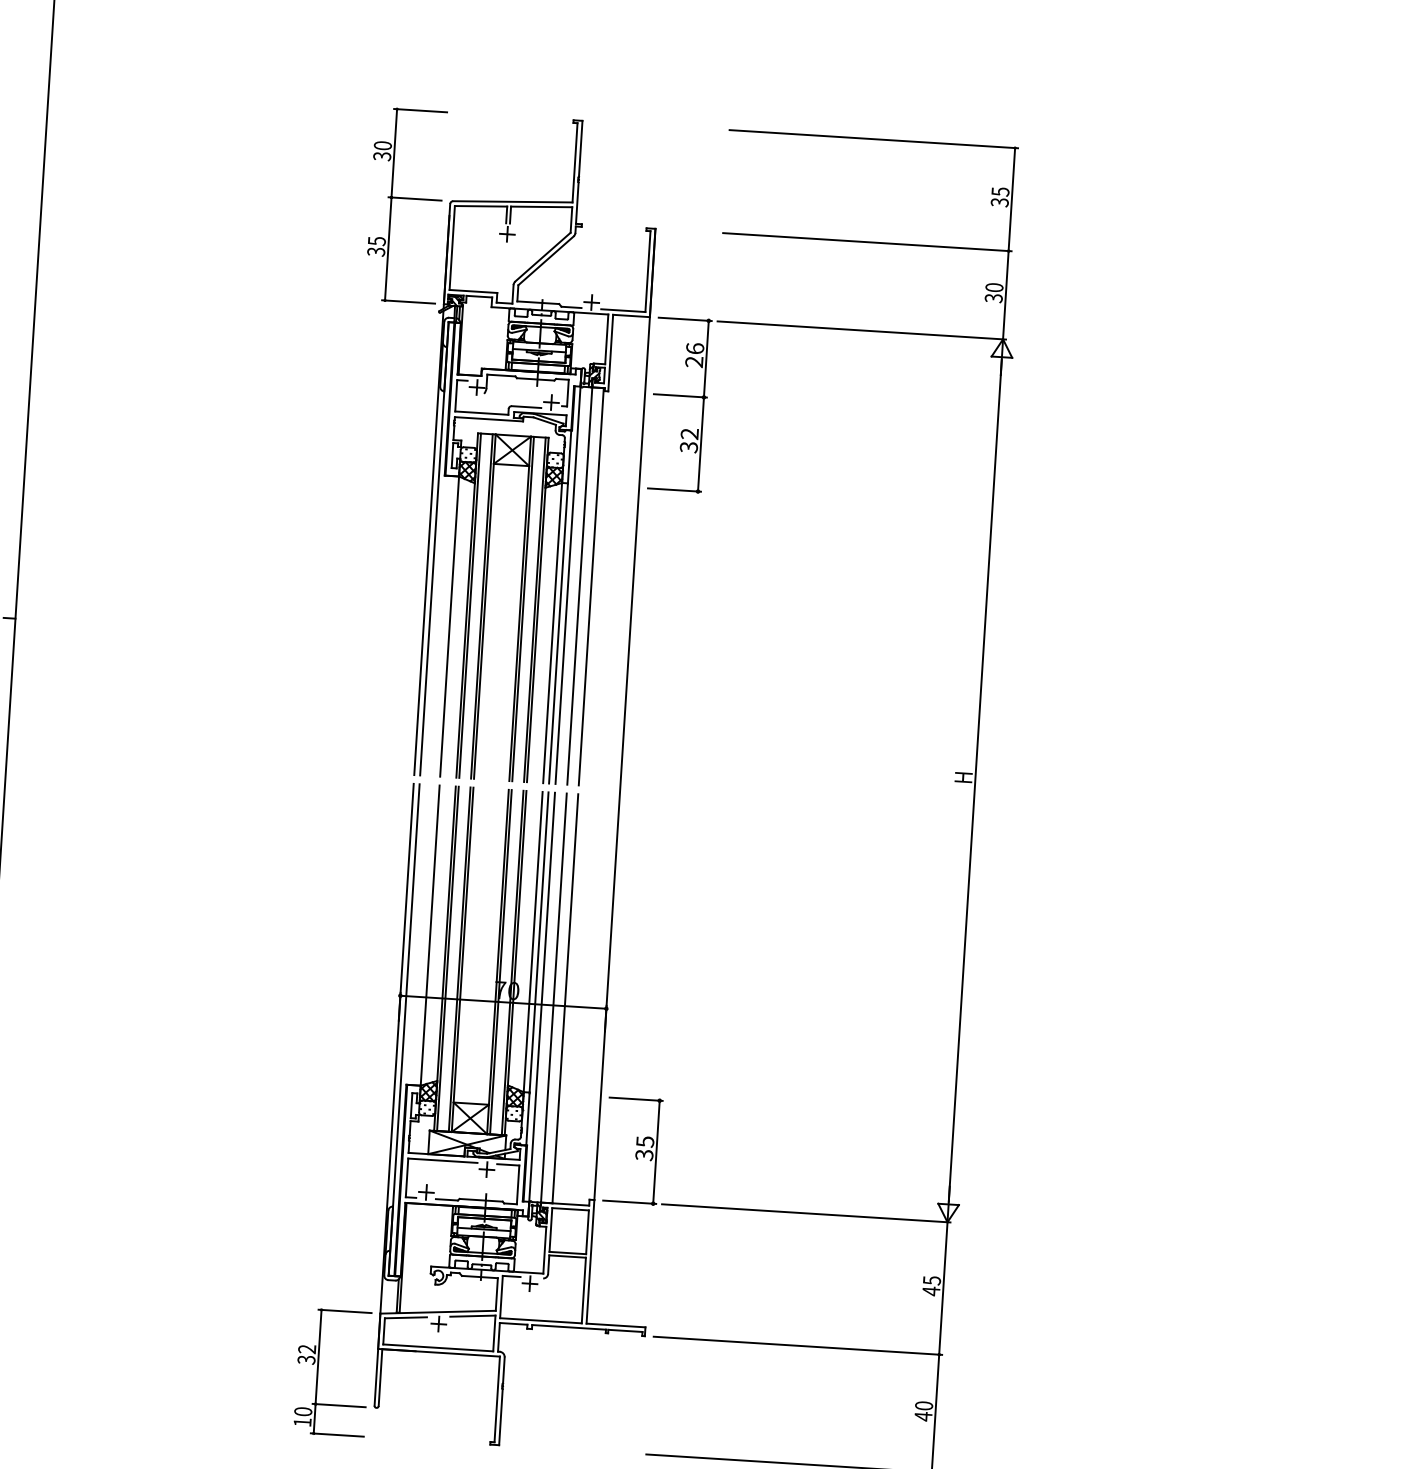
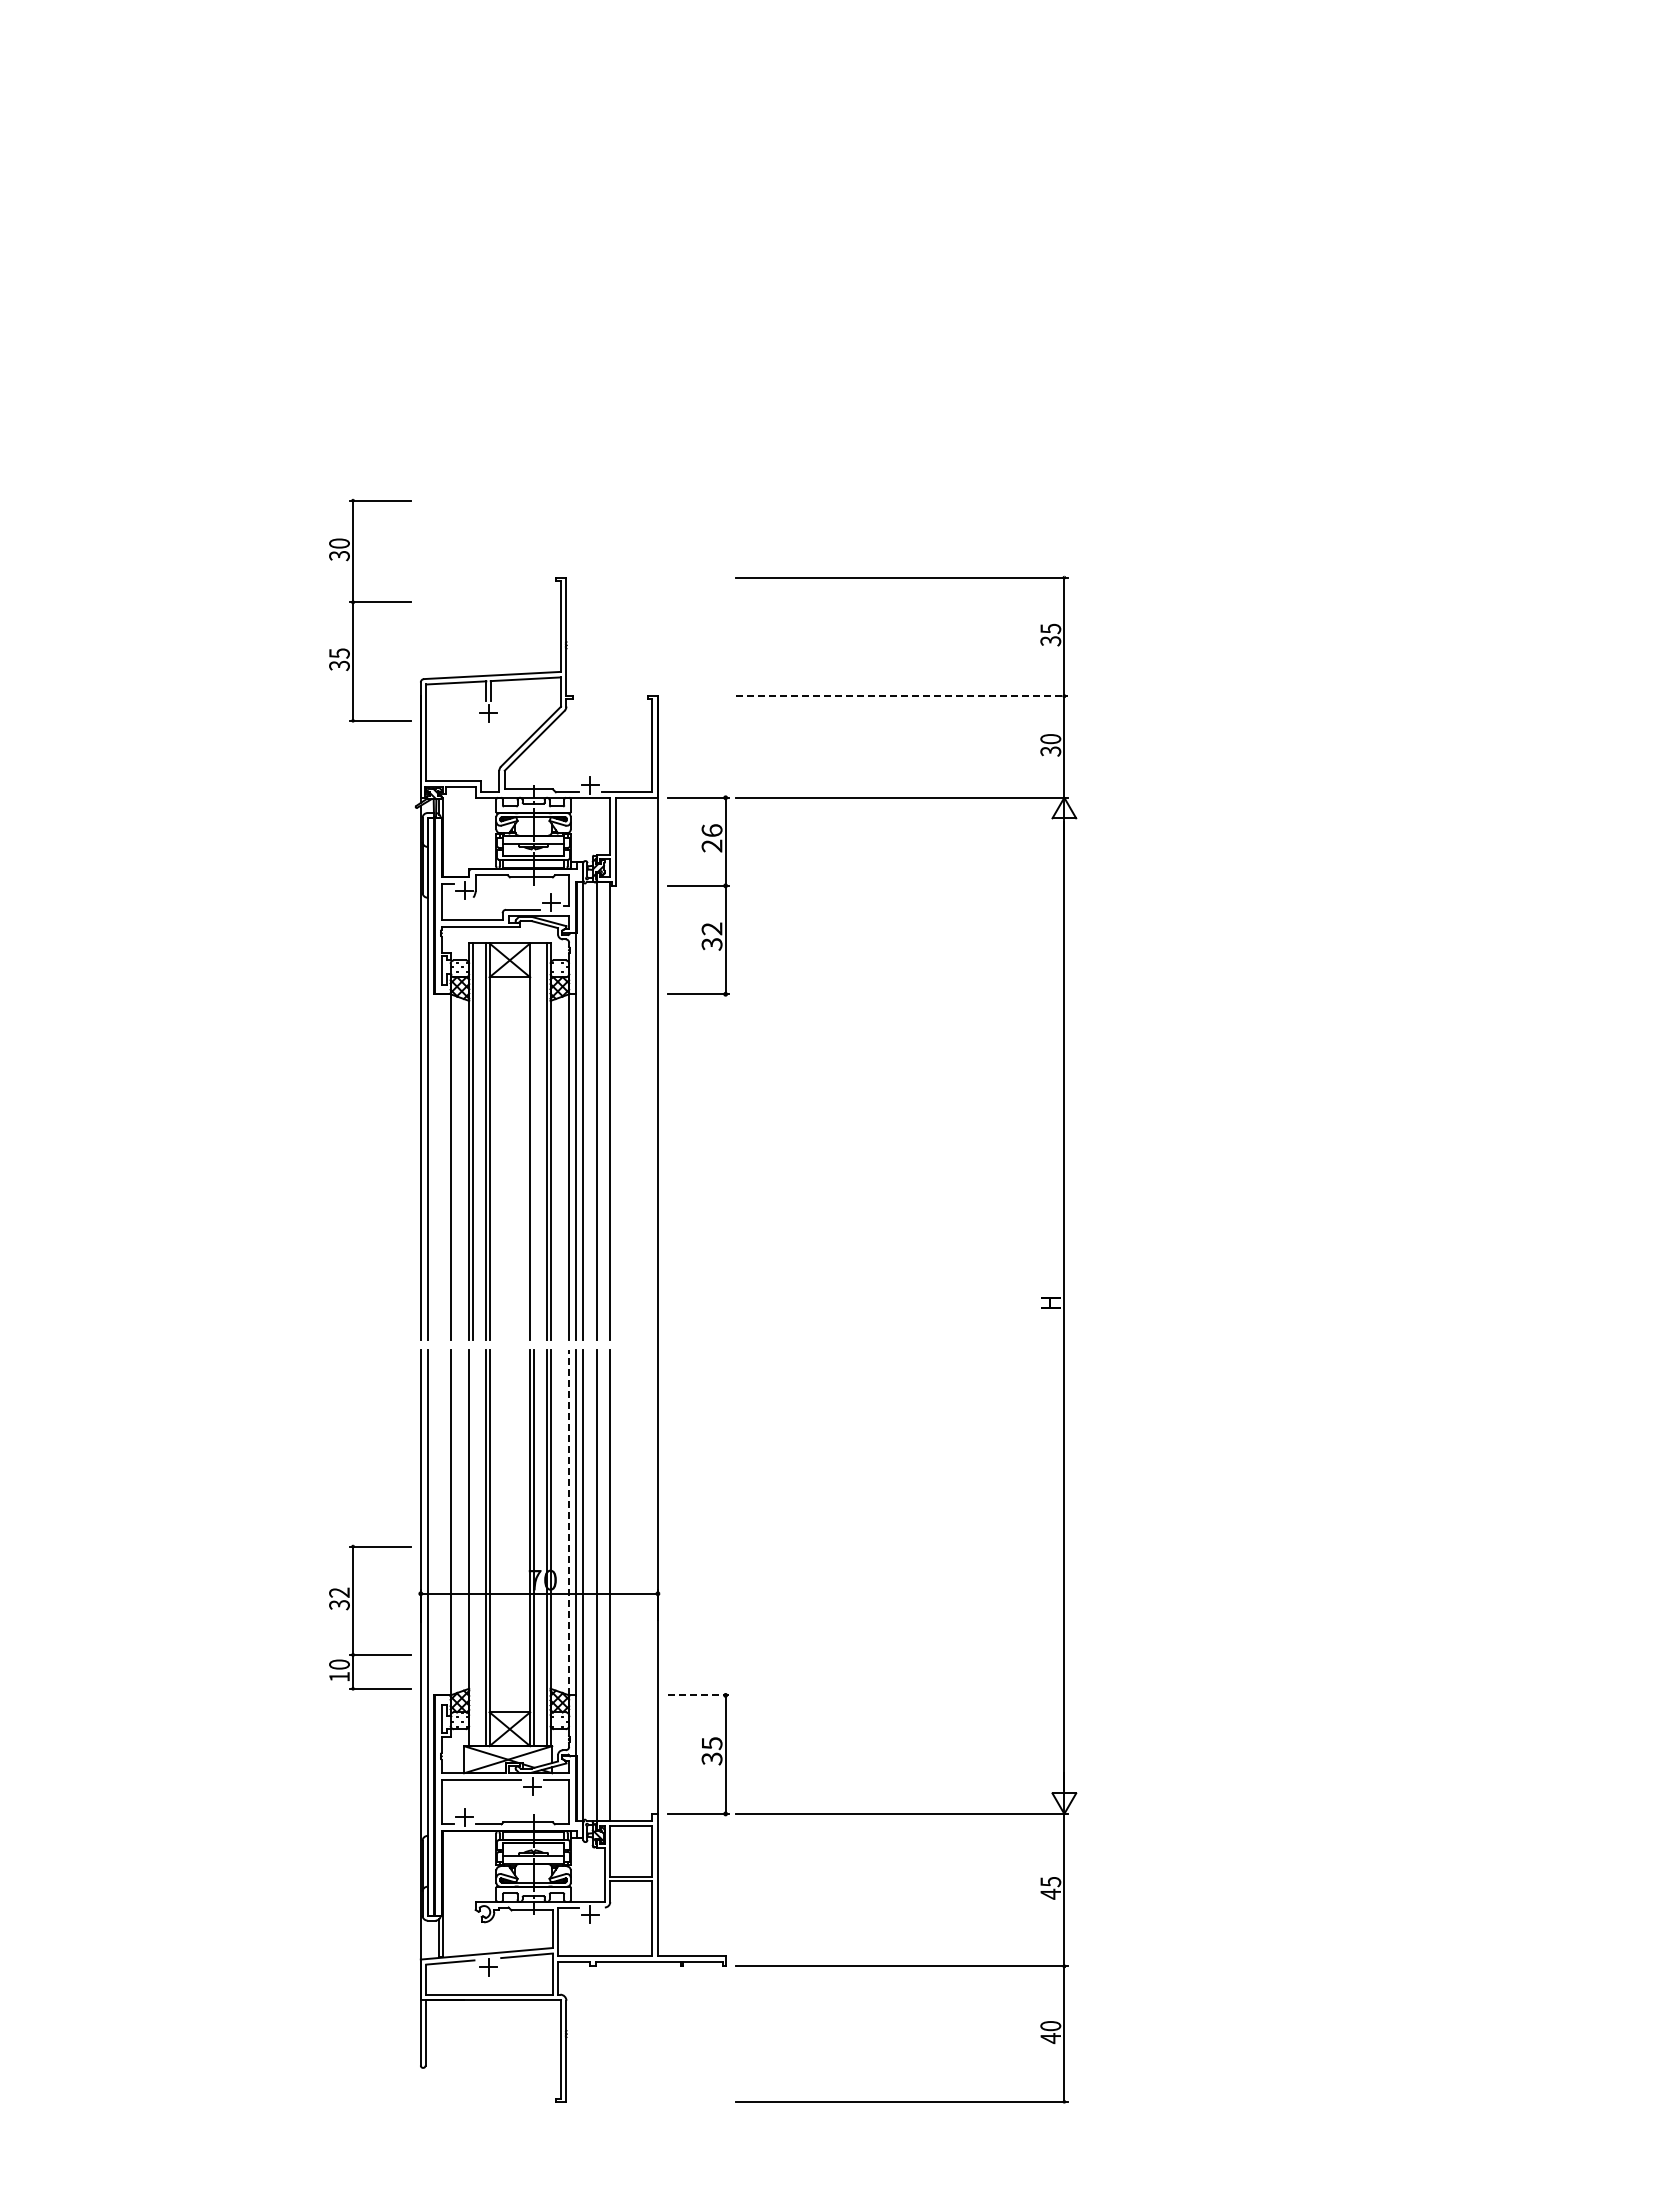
part: (406, 198) -> (370, 602), moved
line: (867, 242) -> (901, 696), solid -> dashed
line: (523, 608) -> (533, 1141), removed
line: (533, 941) -> (569, 1522), solid -> dashed
line: (447, 958) -> (472, 1547), removed
line: (636, 1099) -> (699, 1695), solid -> dashed
part: (318, 1371) -> (353, 1617), moved

